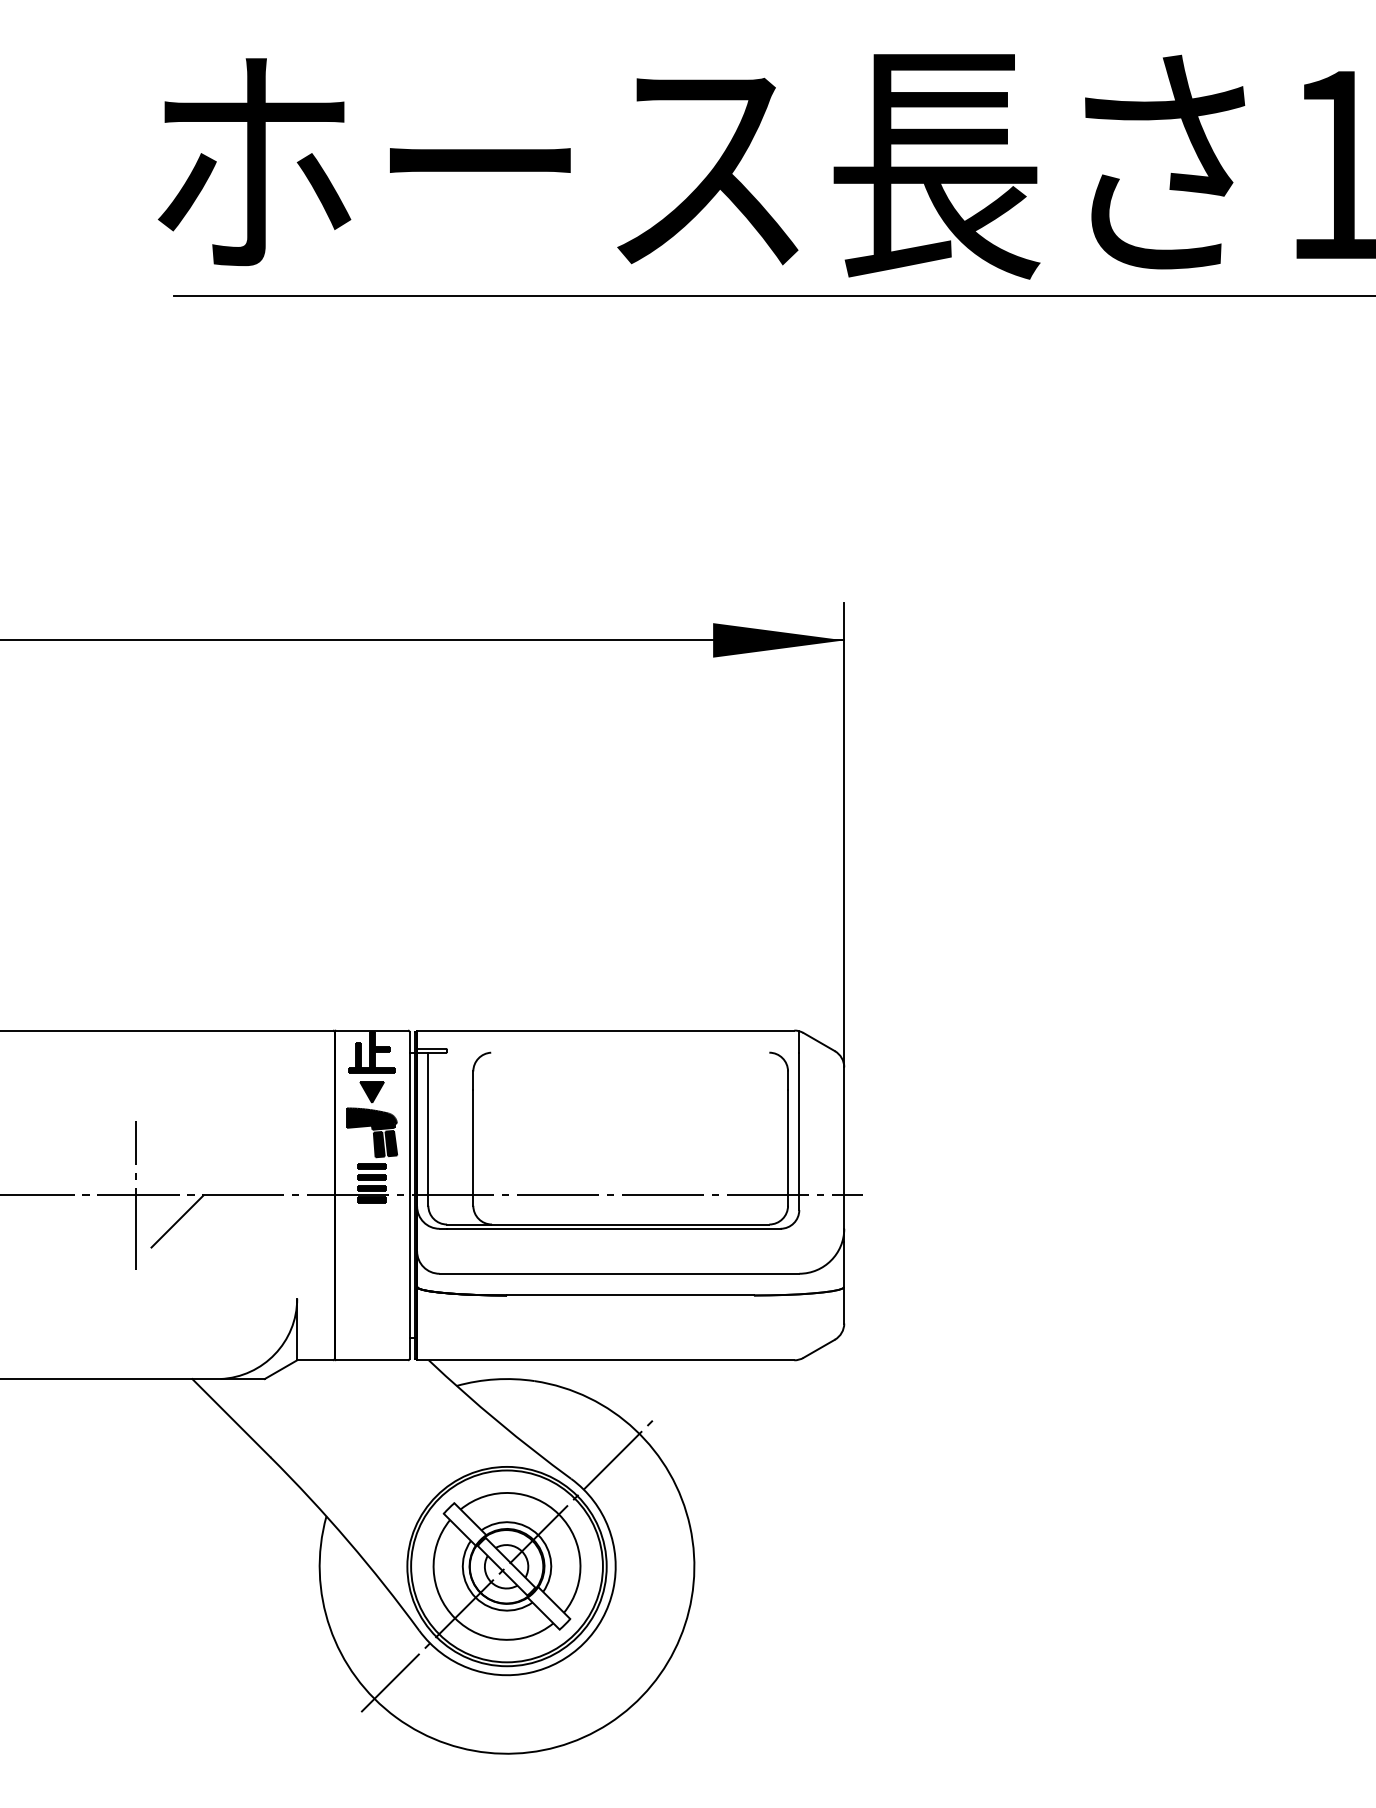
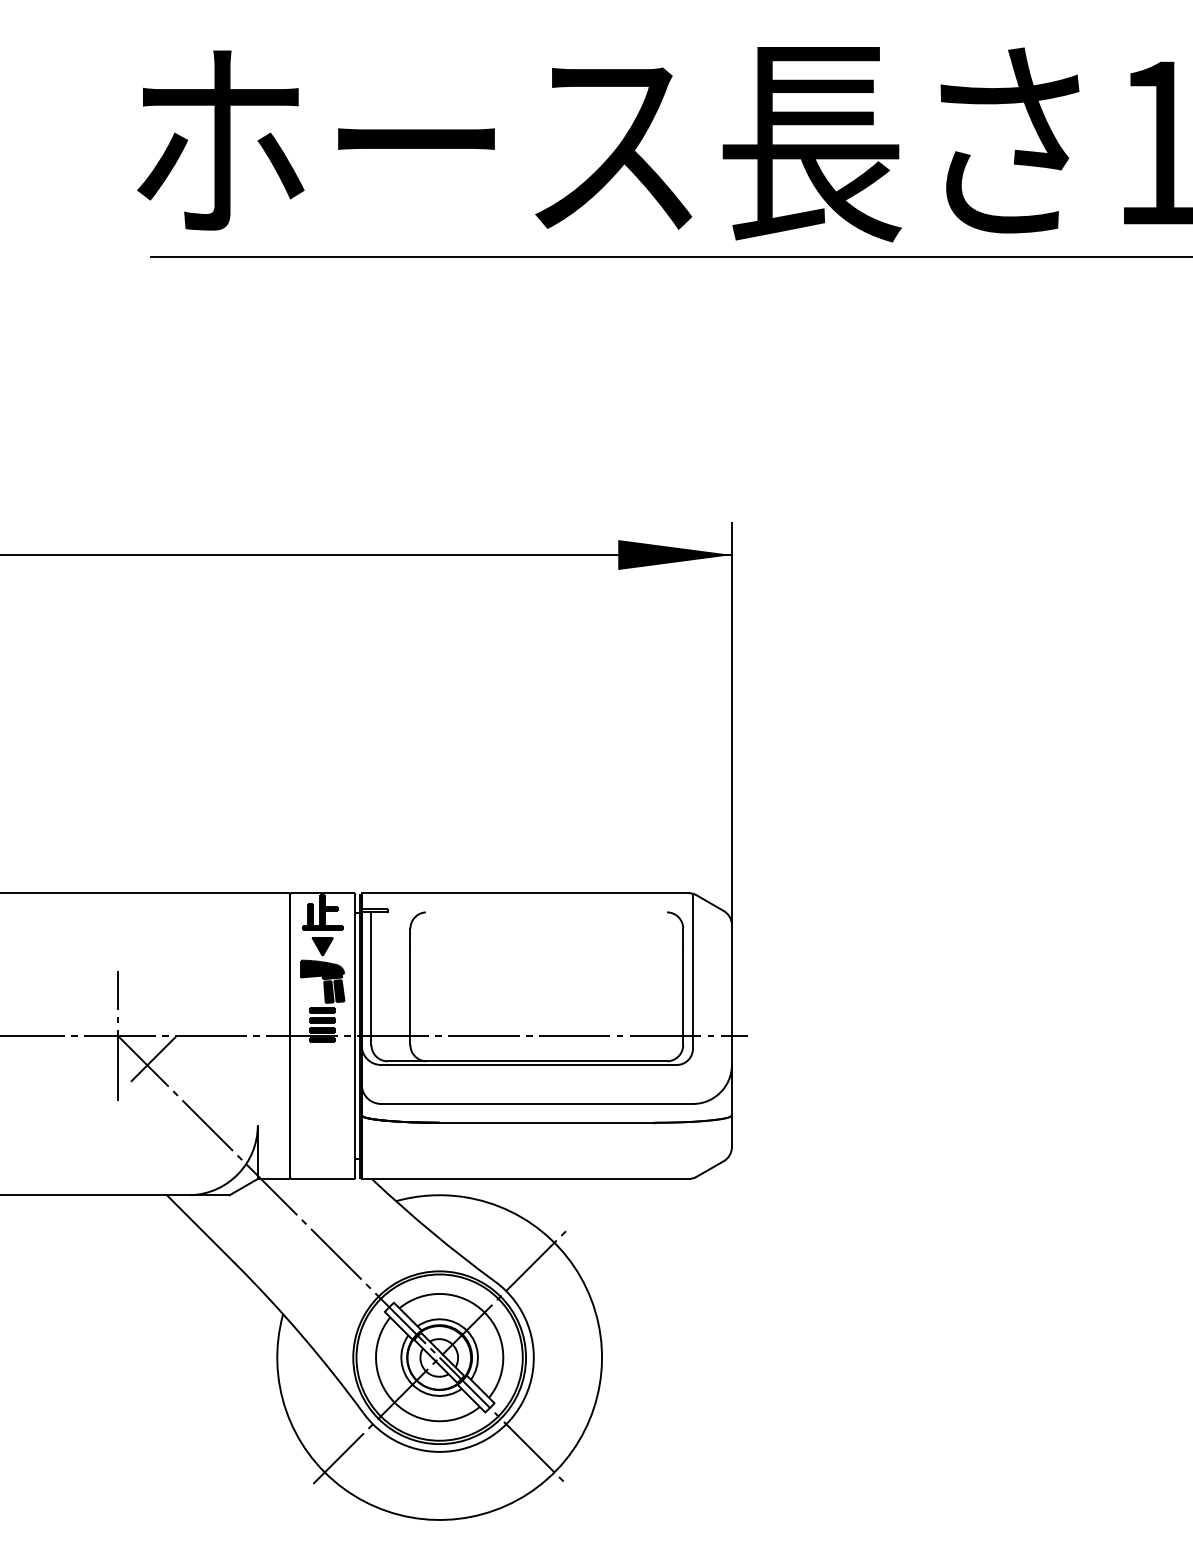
line: (394, 1453) -> (342, 1259), added

